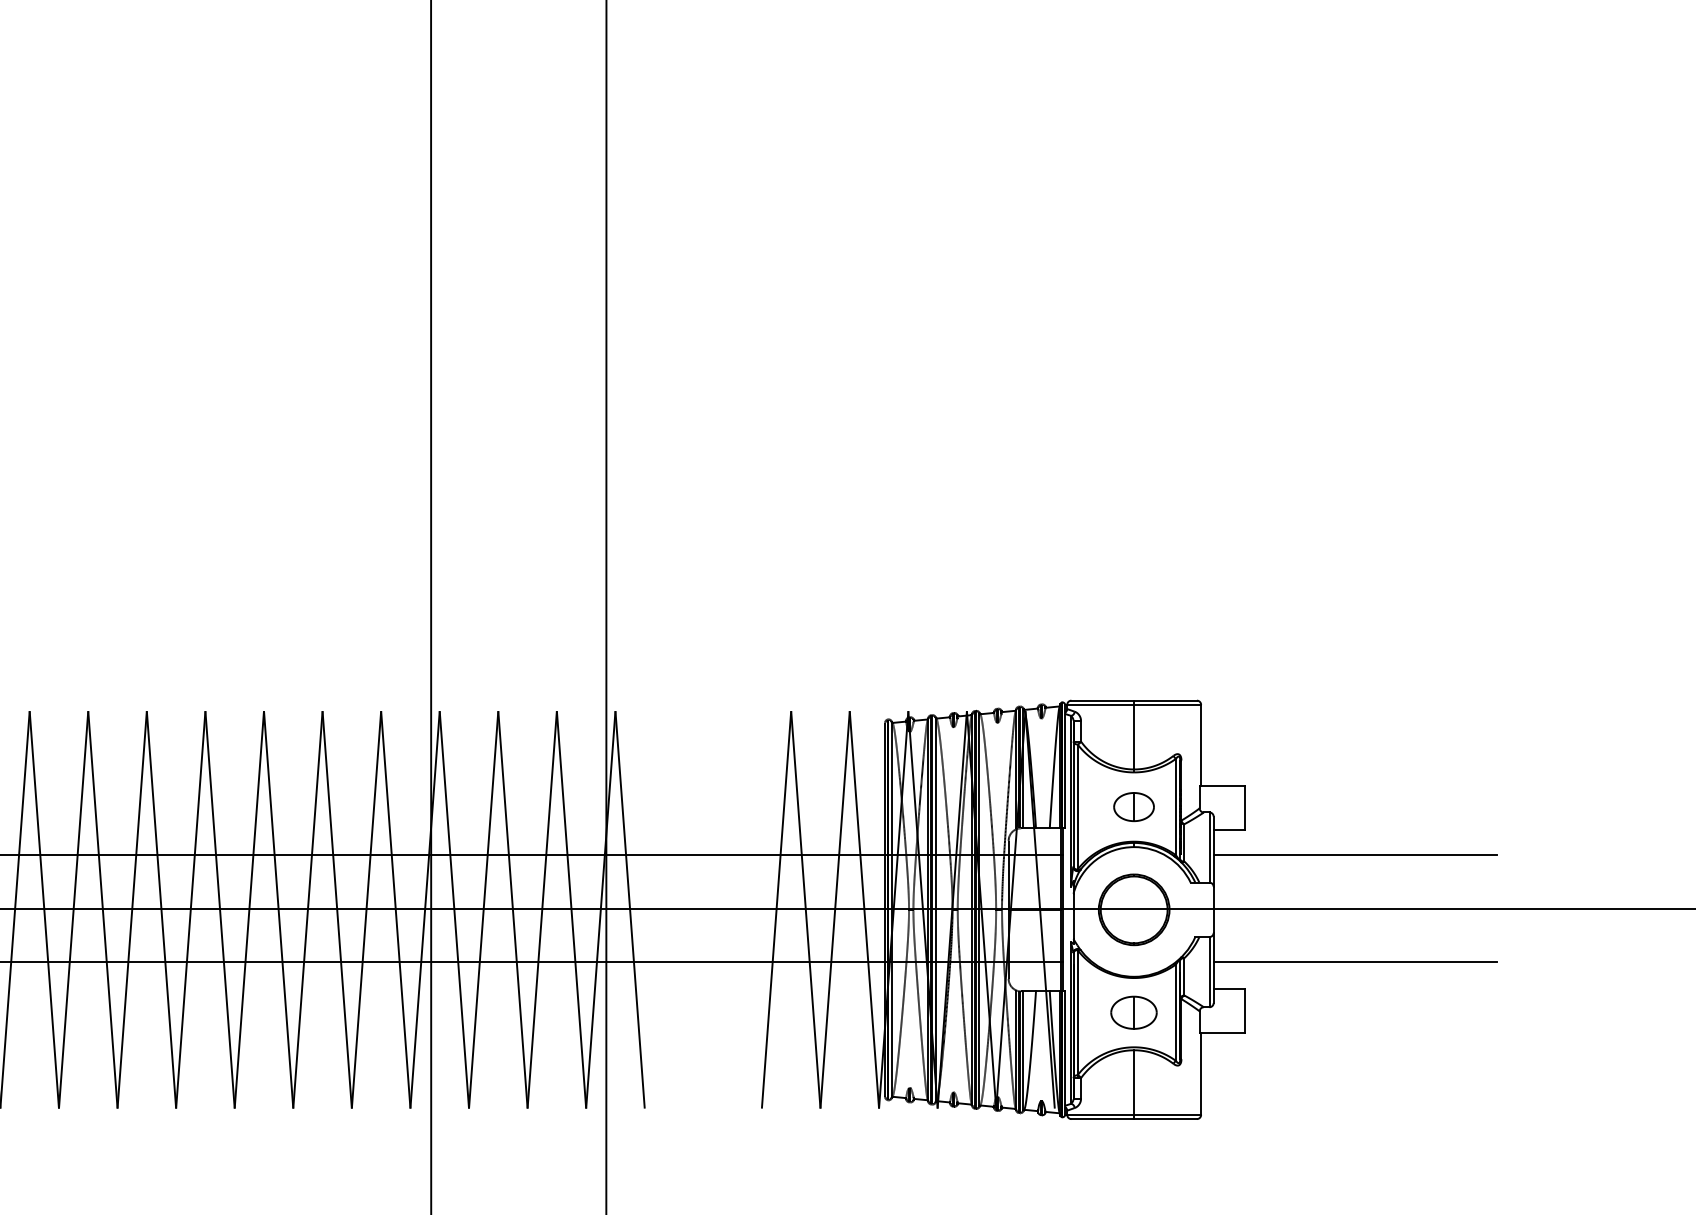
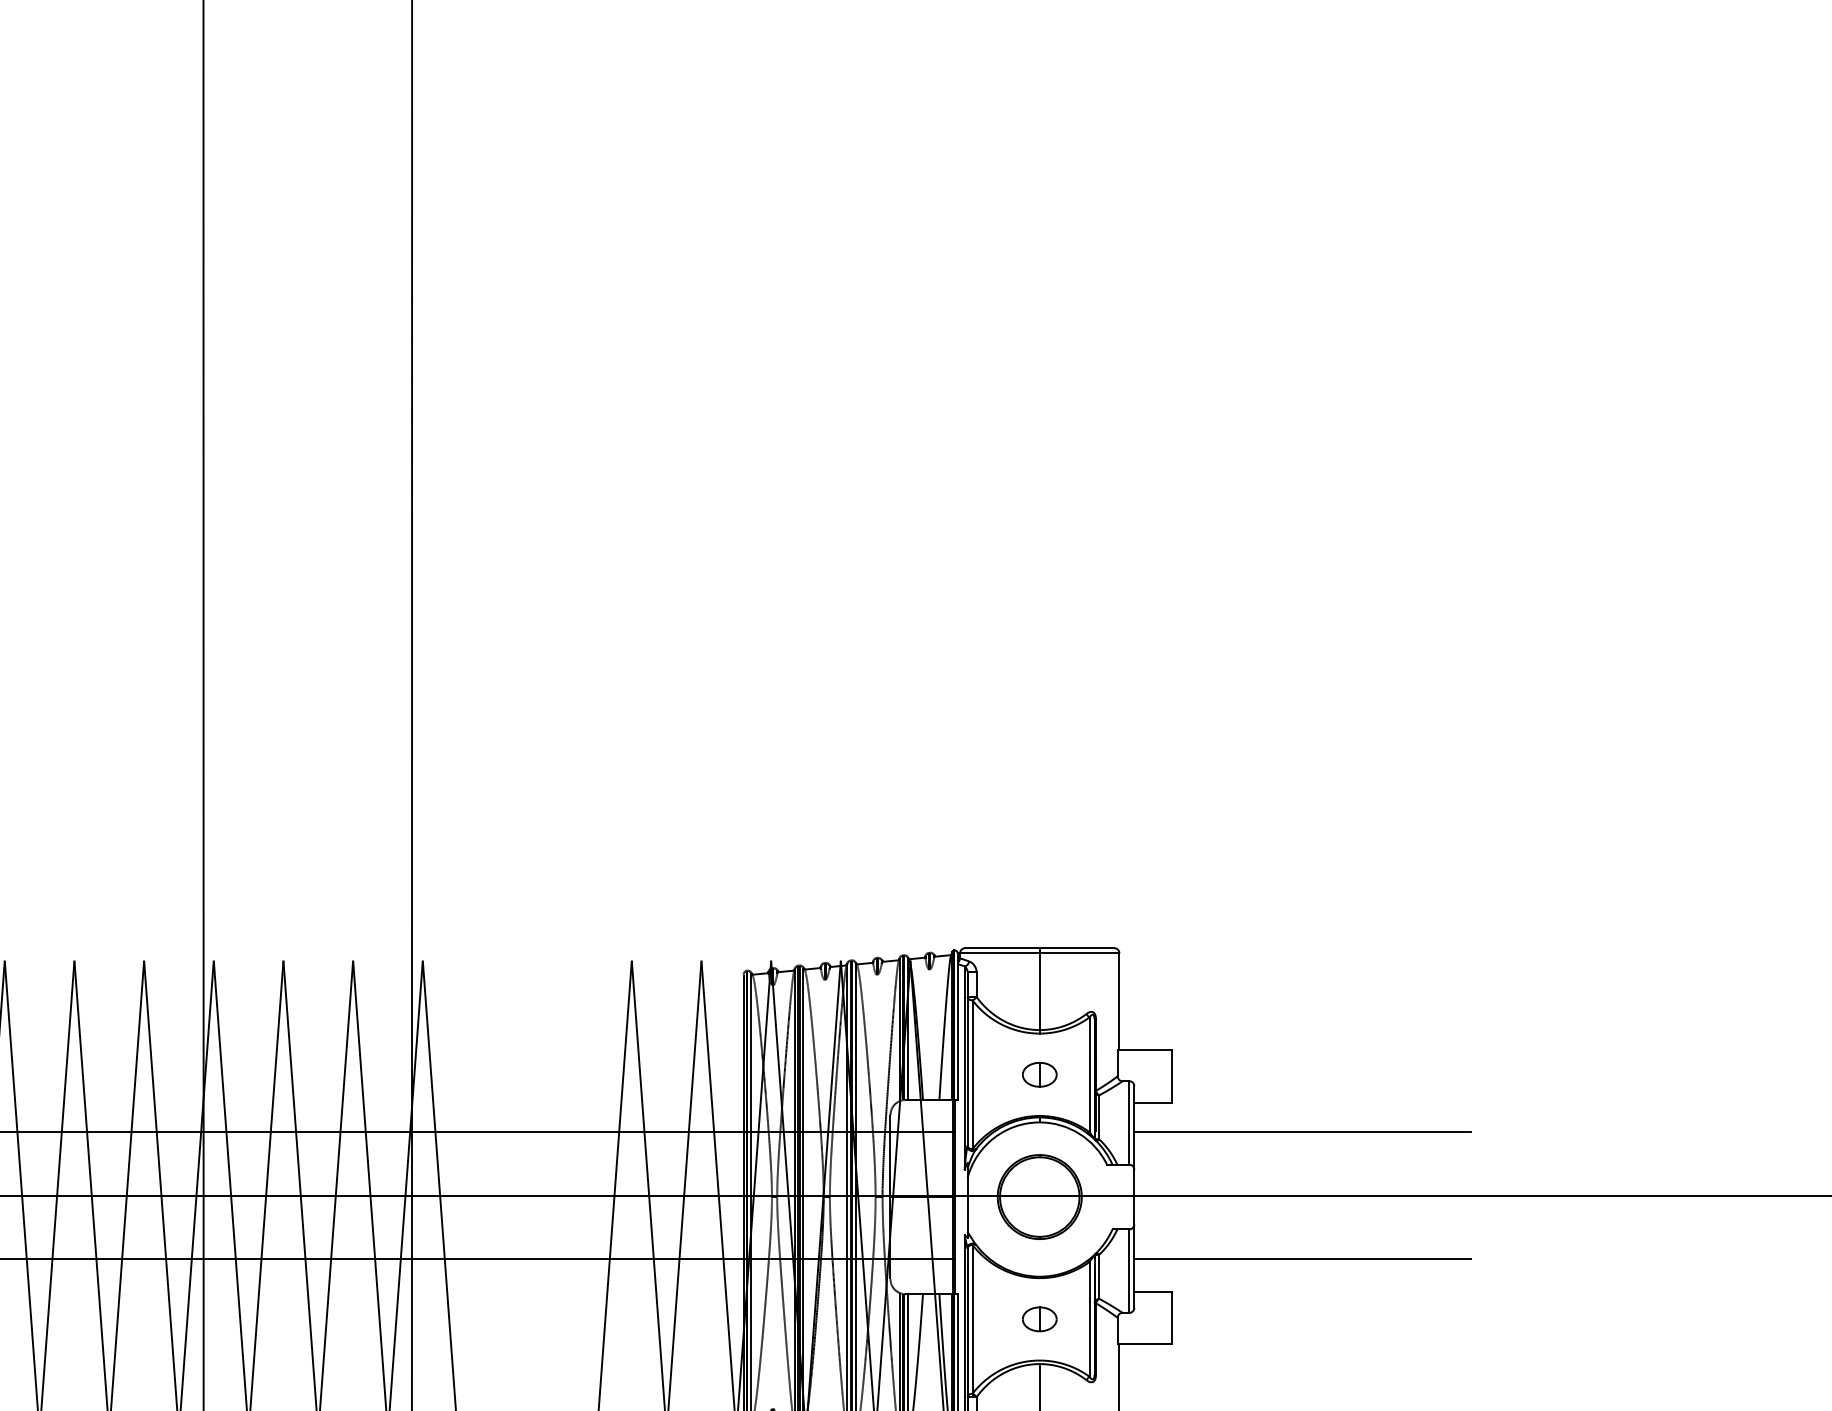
part: (1134, 806) -> (1040, 1074), size x0.71
part: (1134, 1012) -> (1040, 1319), size x0.62

